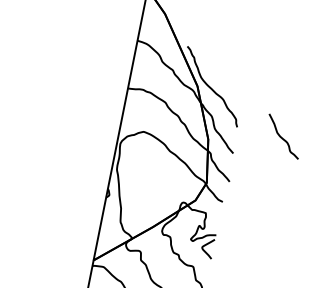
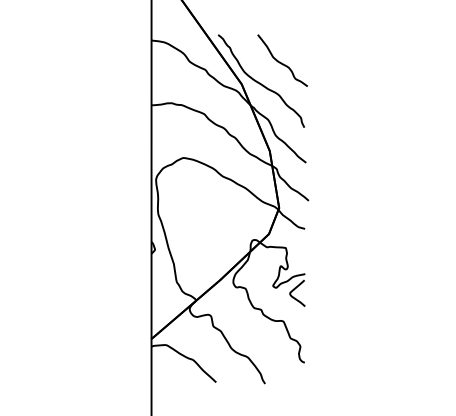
curve: (282, 136) -> (280, 61), moved

